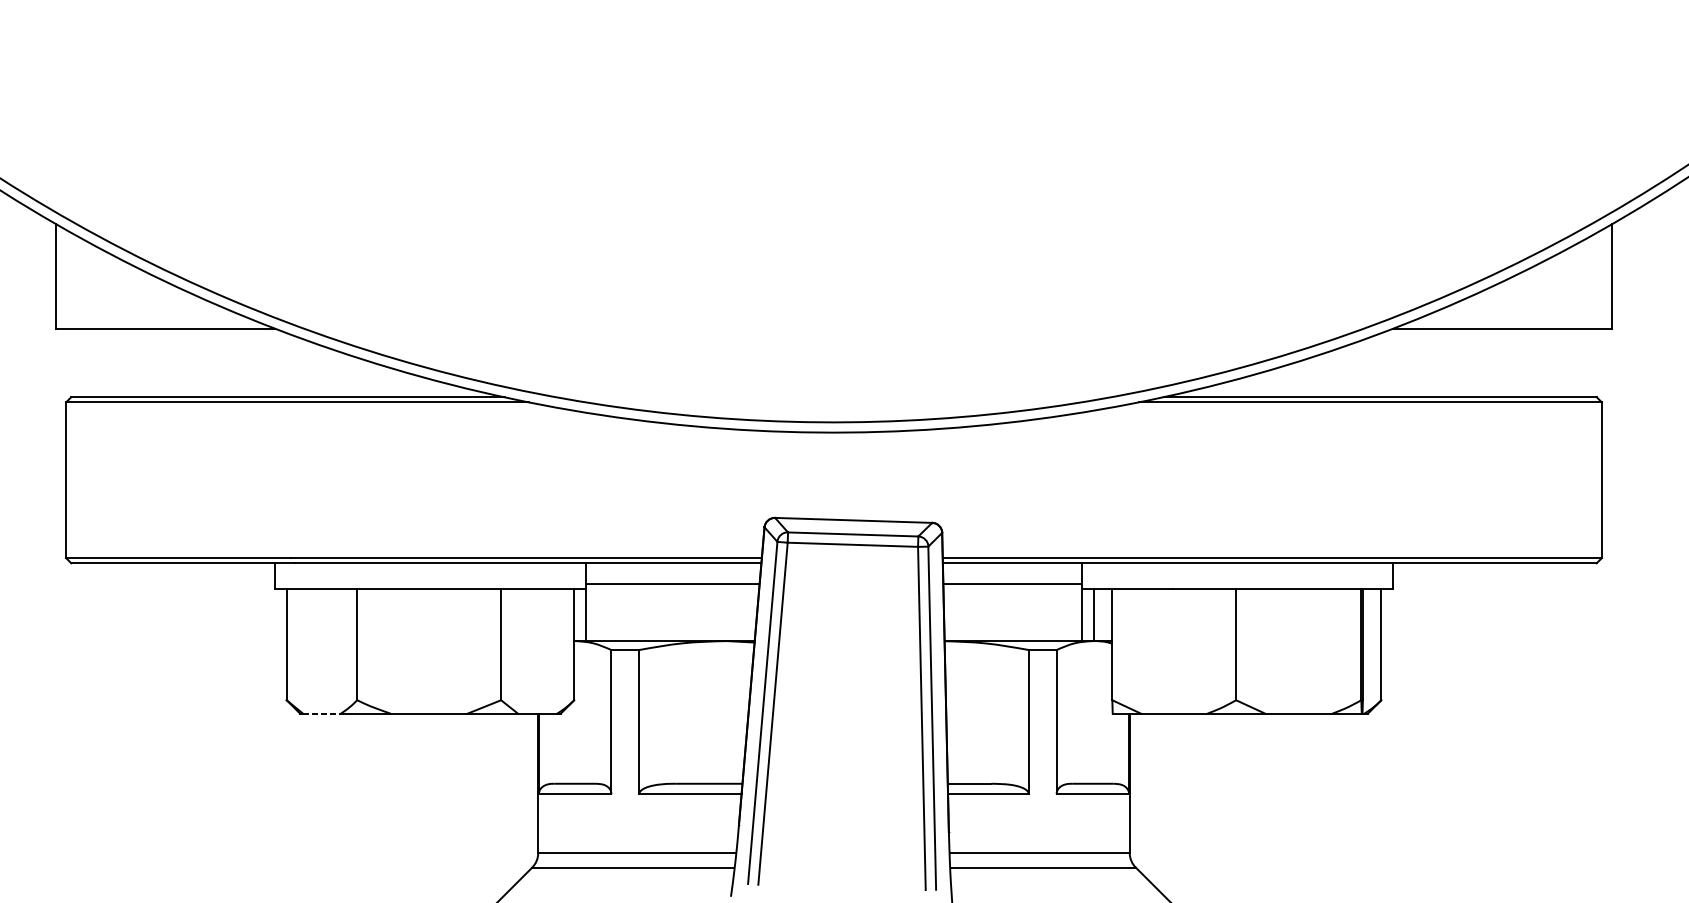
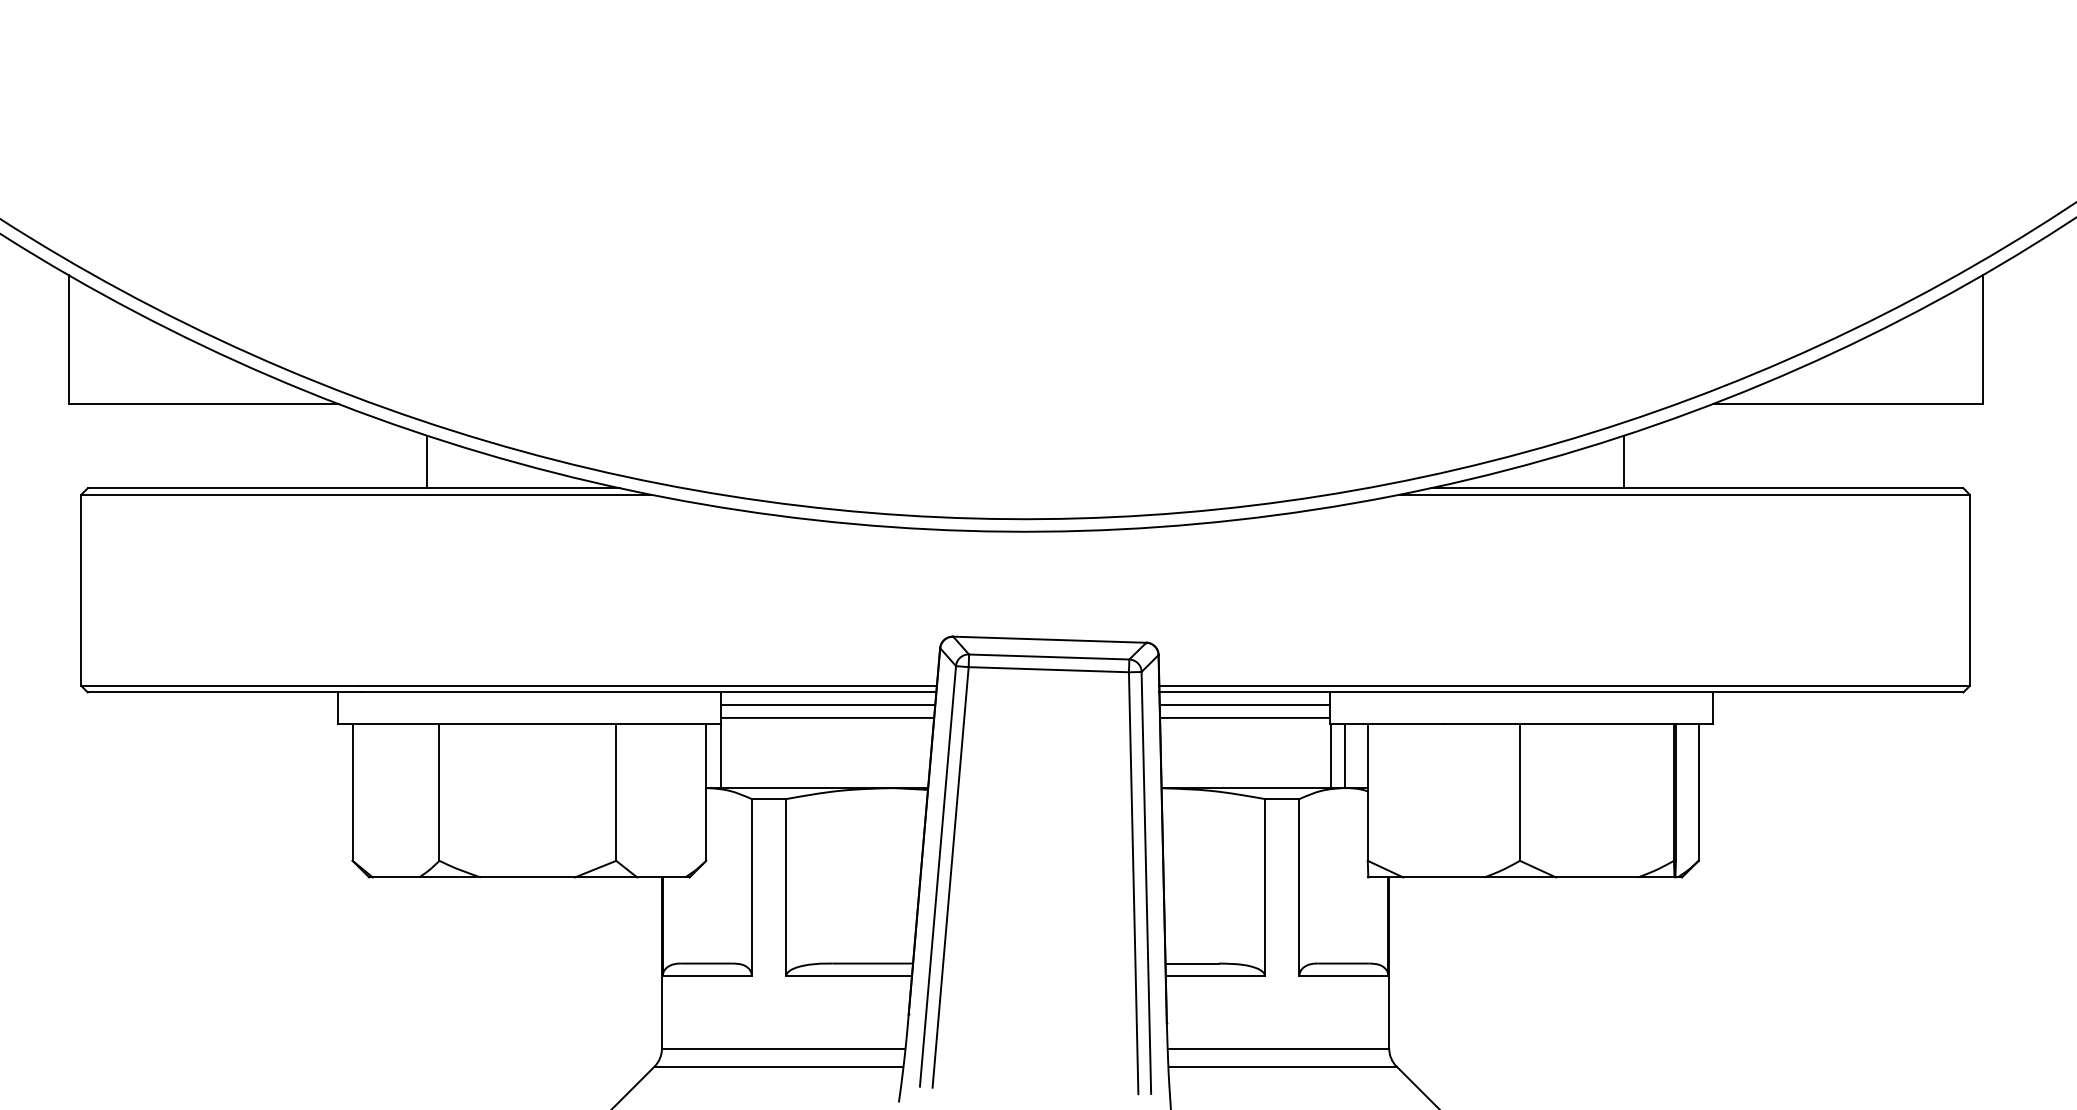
line: (347, 375) -> (427, 461), added
line: (1320, 375) -> (1623, 461), added
line: (672, 573) -> (827, 705), added
line: (1012, 573) -> (1244, 705), added
line: (322, 713) -> (396, 877), dashed -> solid

